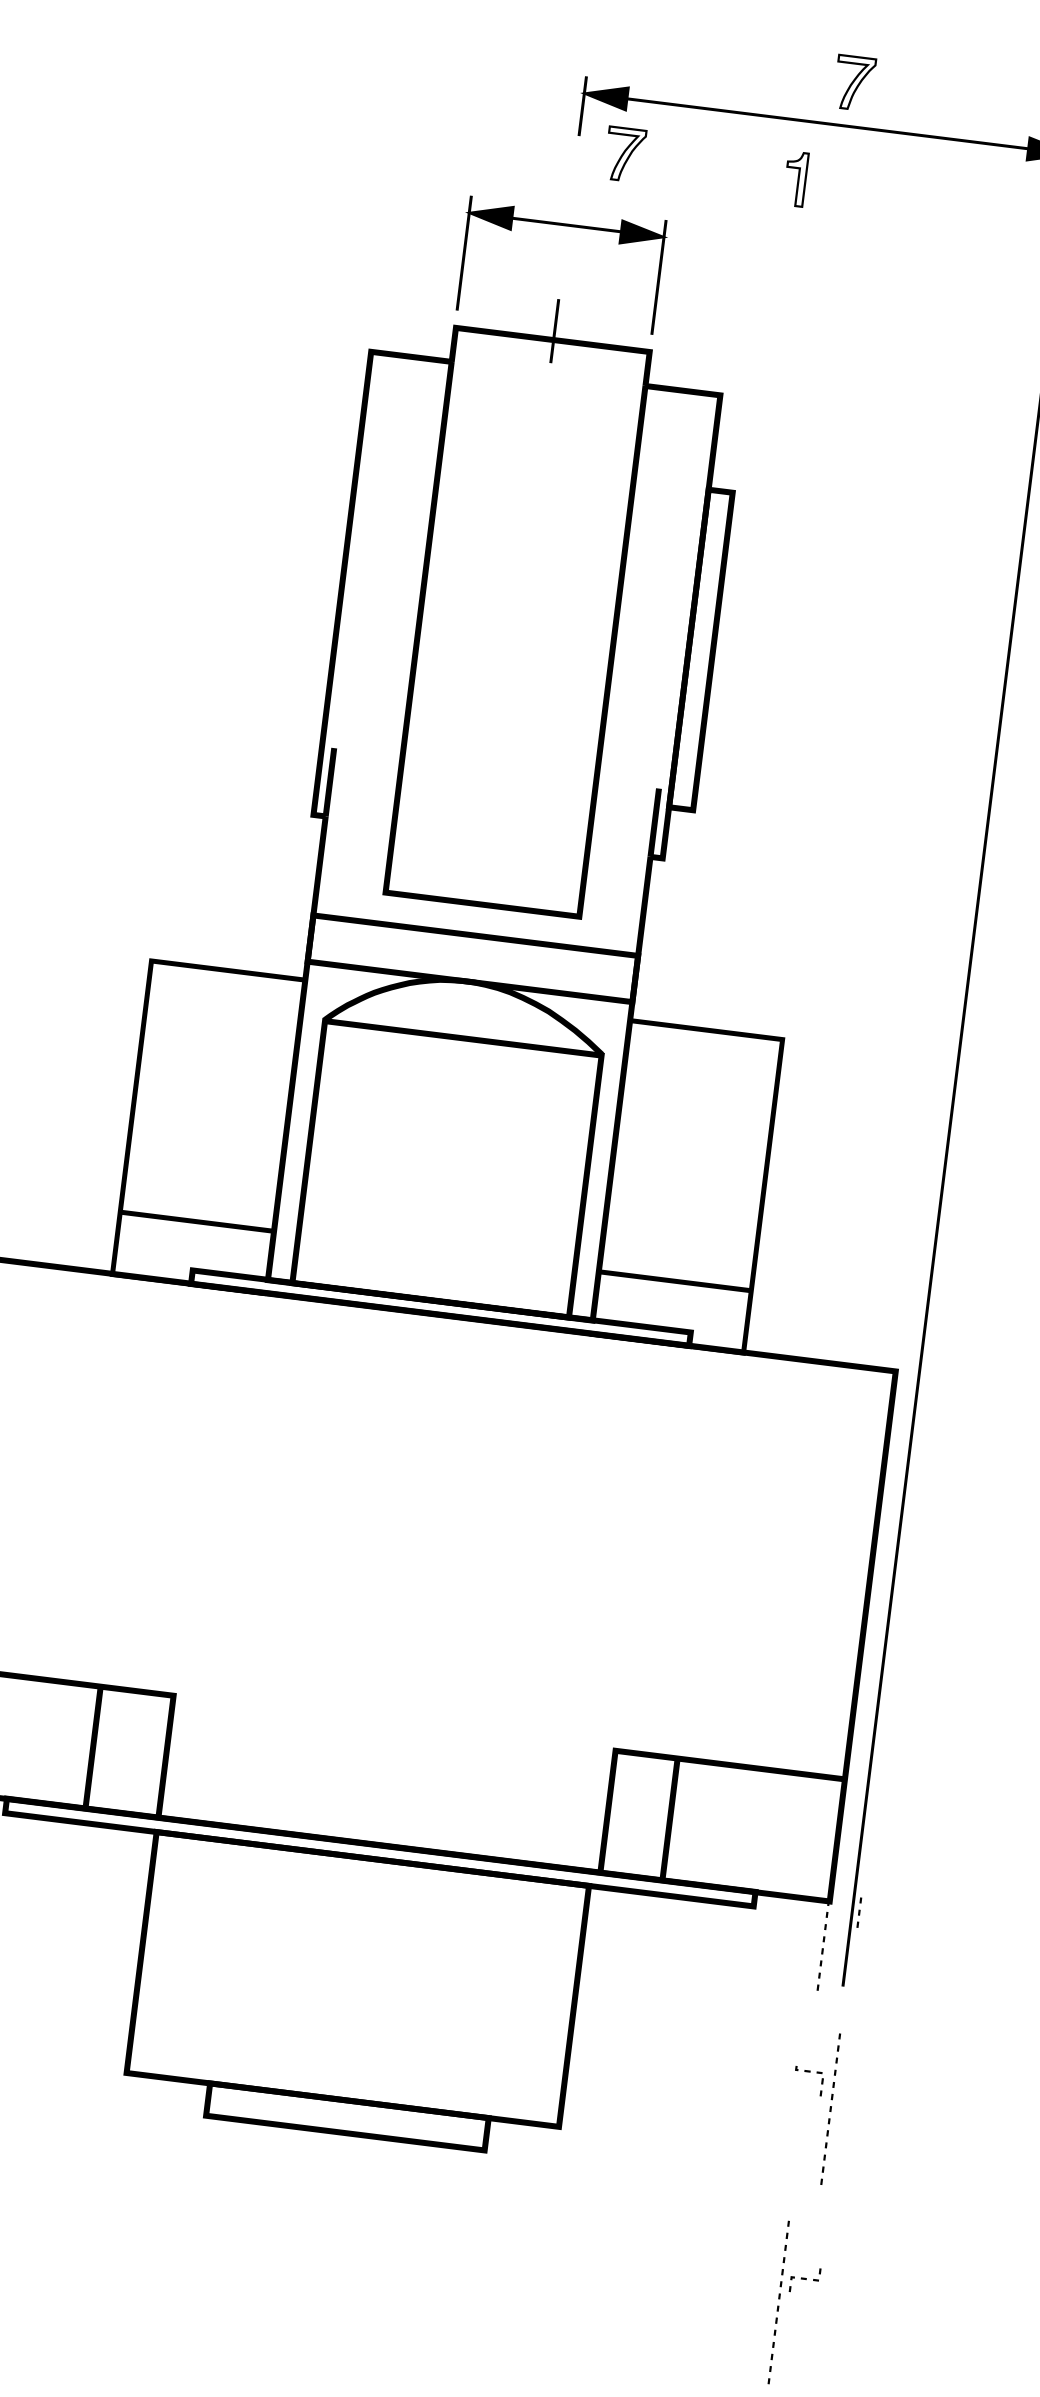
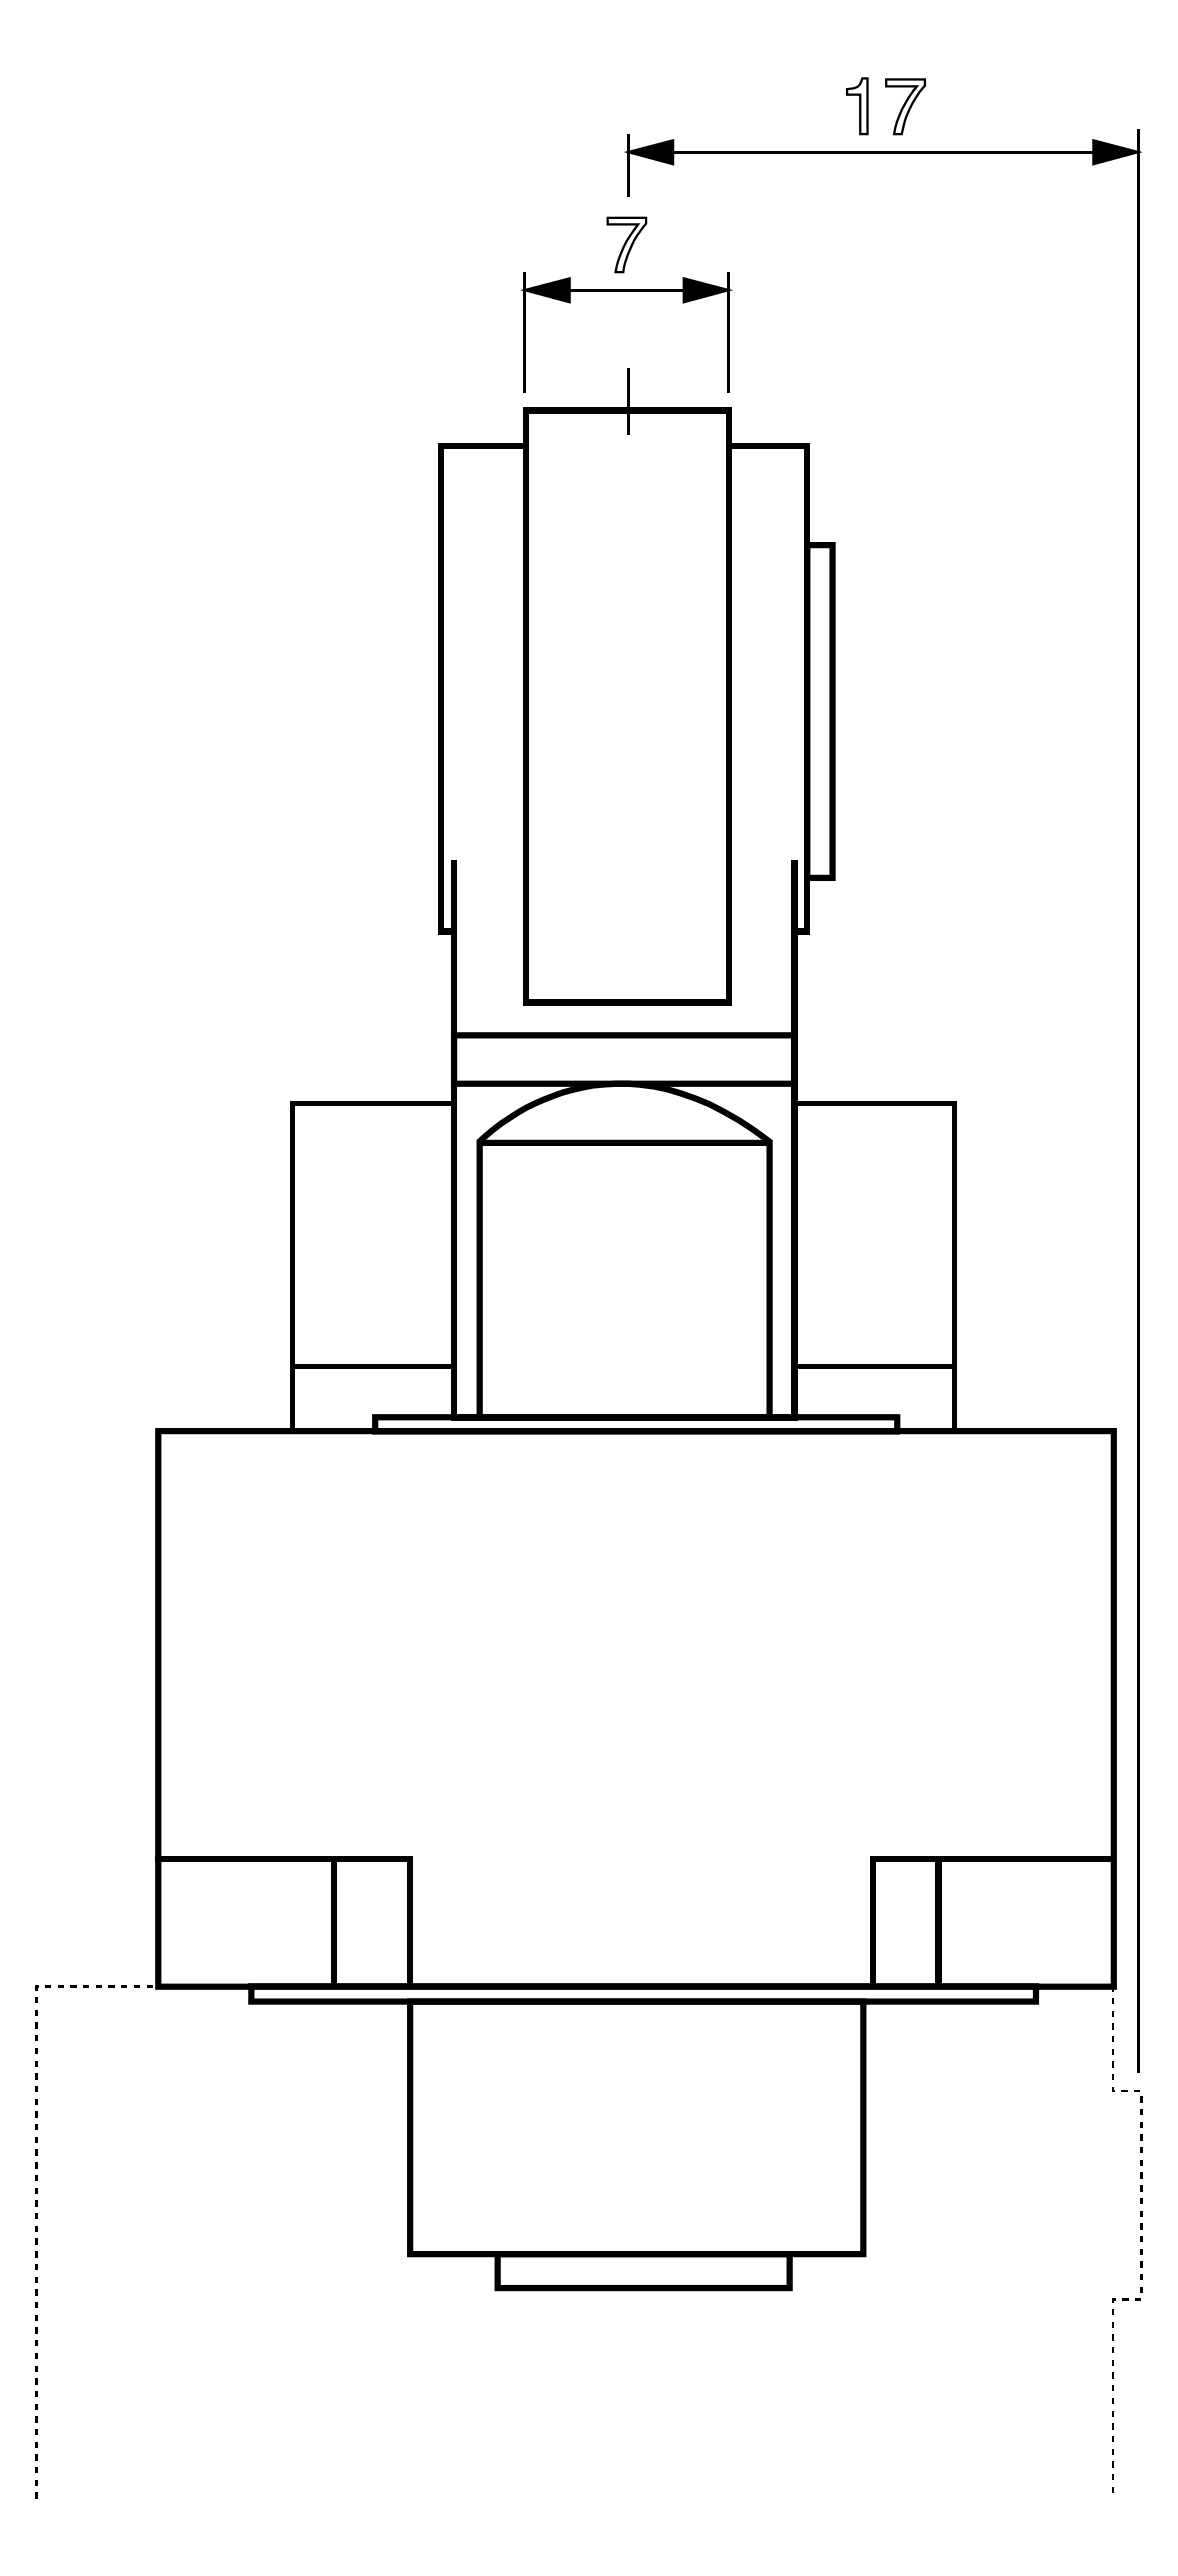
part: (624, 154) -> (626, 244), moved
part: (795, 179) -> (857, 106), moved
line: (859, 1912) -> (1145, 1994), removed
part: (810, 2072) -> (1127, 2091), moved
part: (805, 2279) -> (1127, 2300), moved

